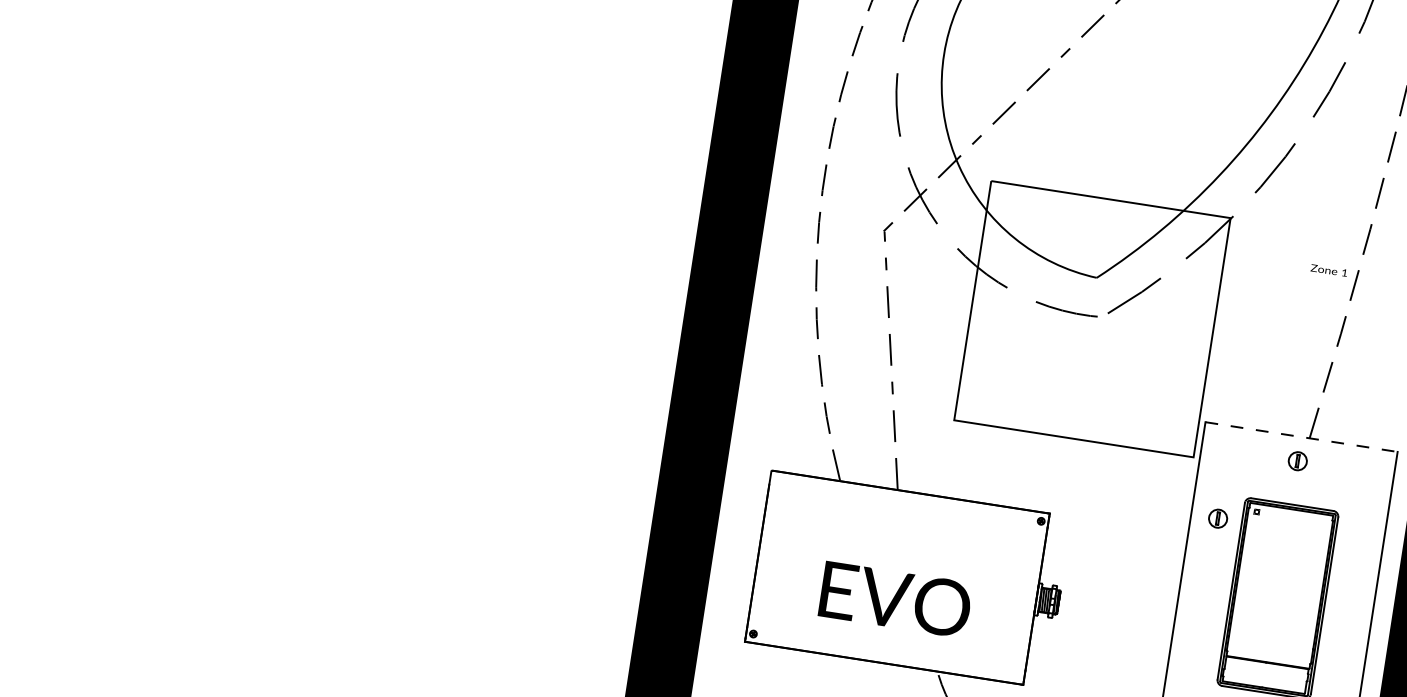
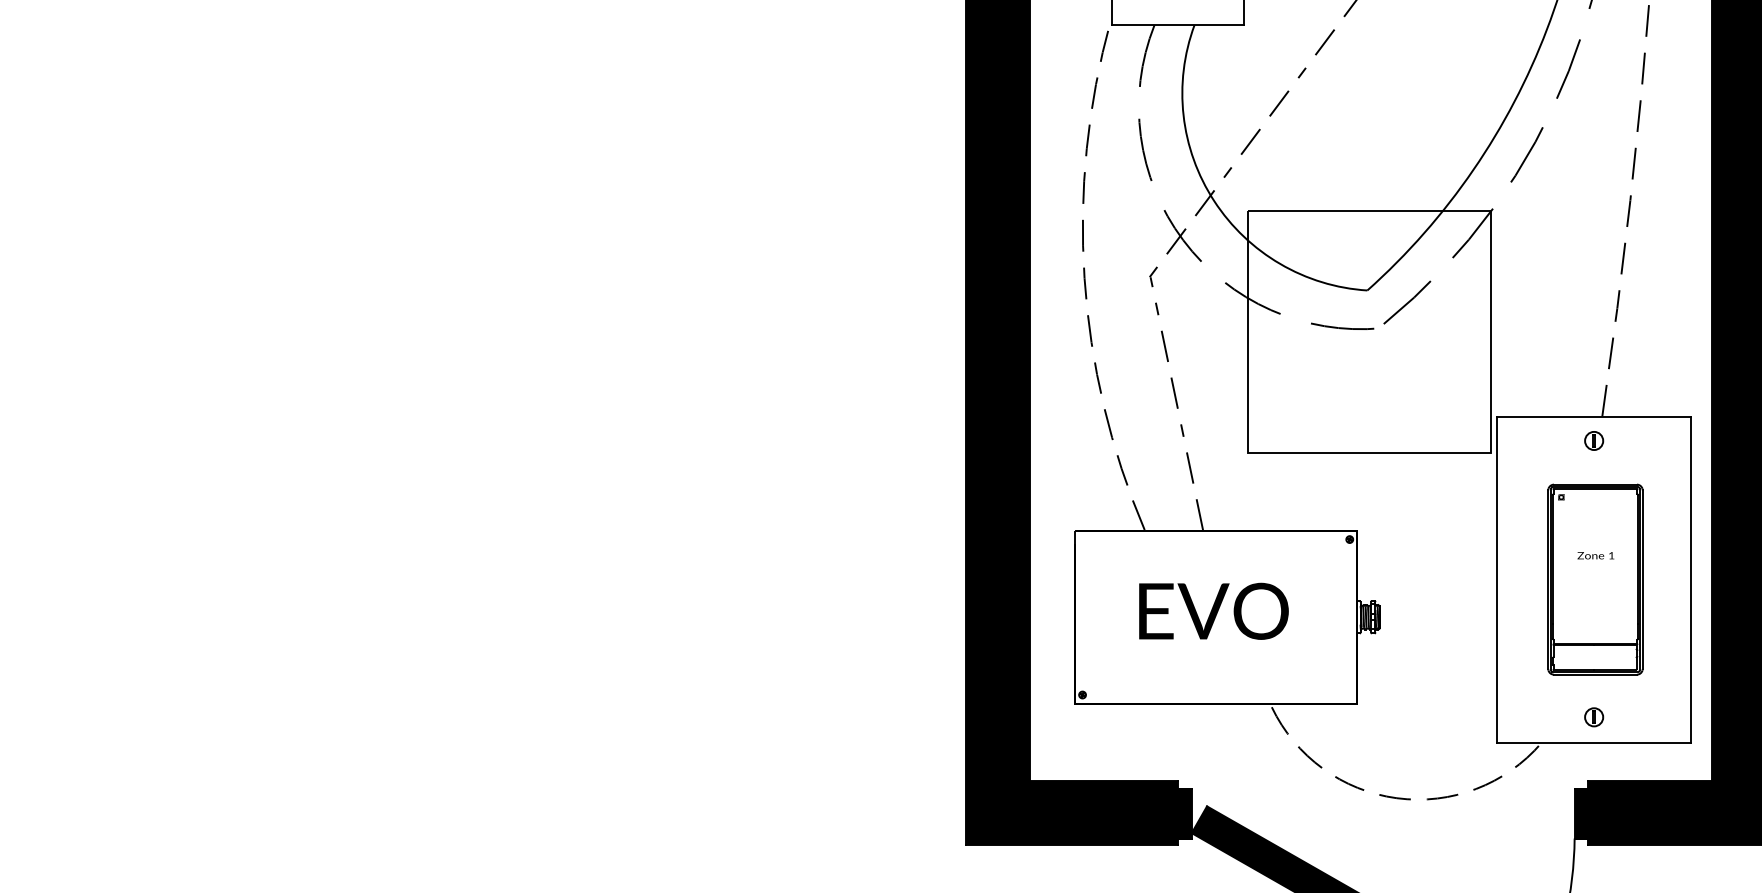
text: (1328, 270) -> (1595, 555), moved
line: (1301, 437) -> (1594, 416), dashed -> solid
part: (1218, 518) -> (1524, 509), removed
text: (895, 598) -> (1213, 610), moved

